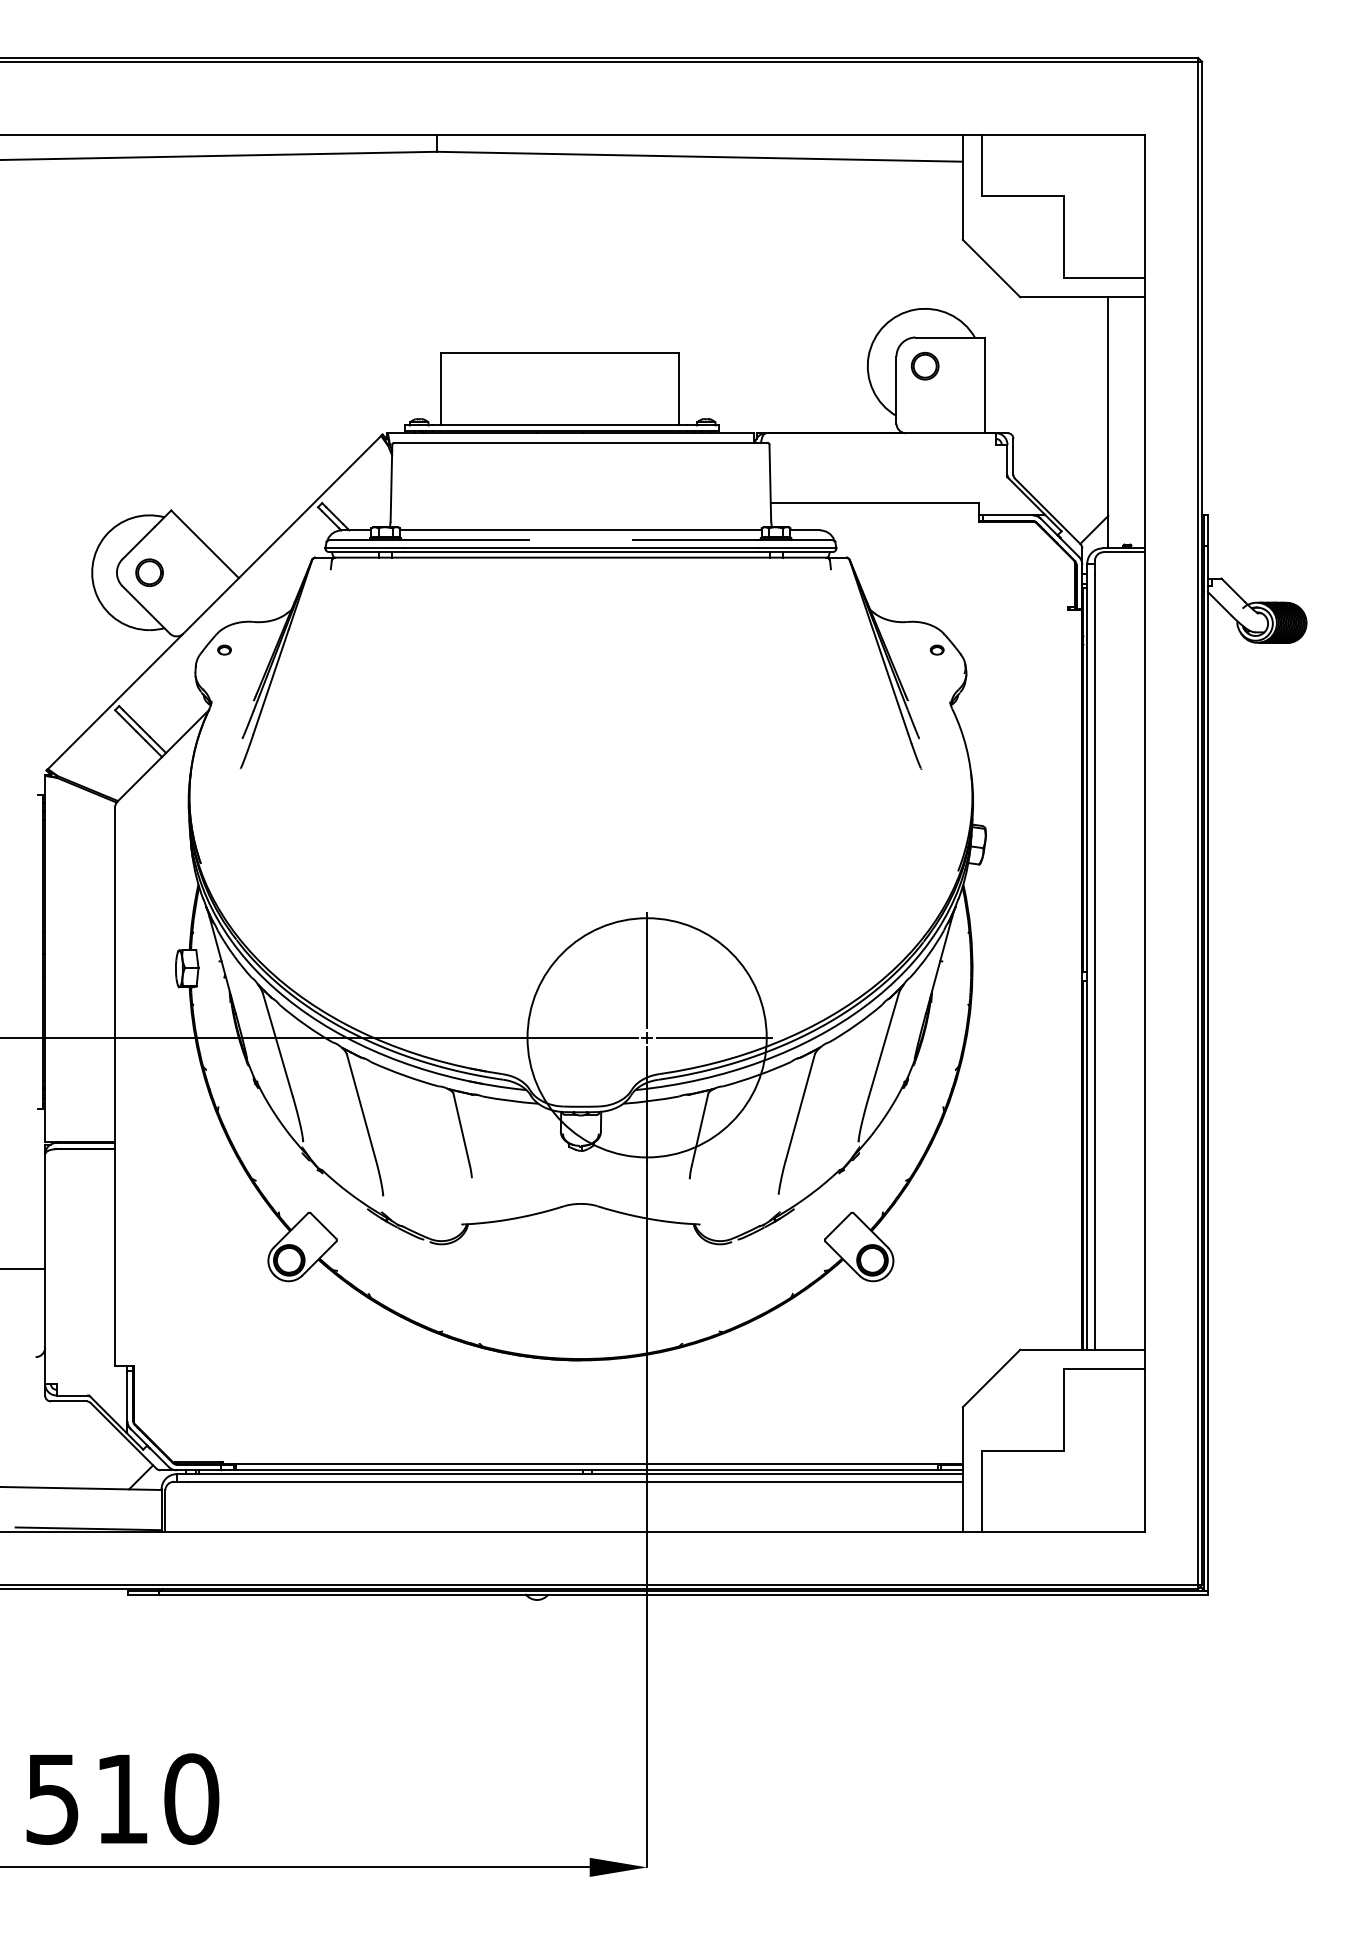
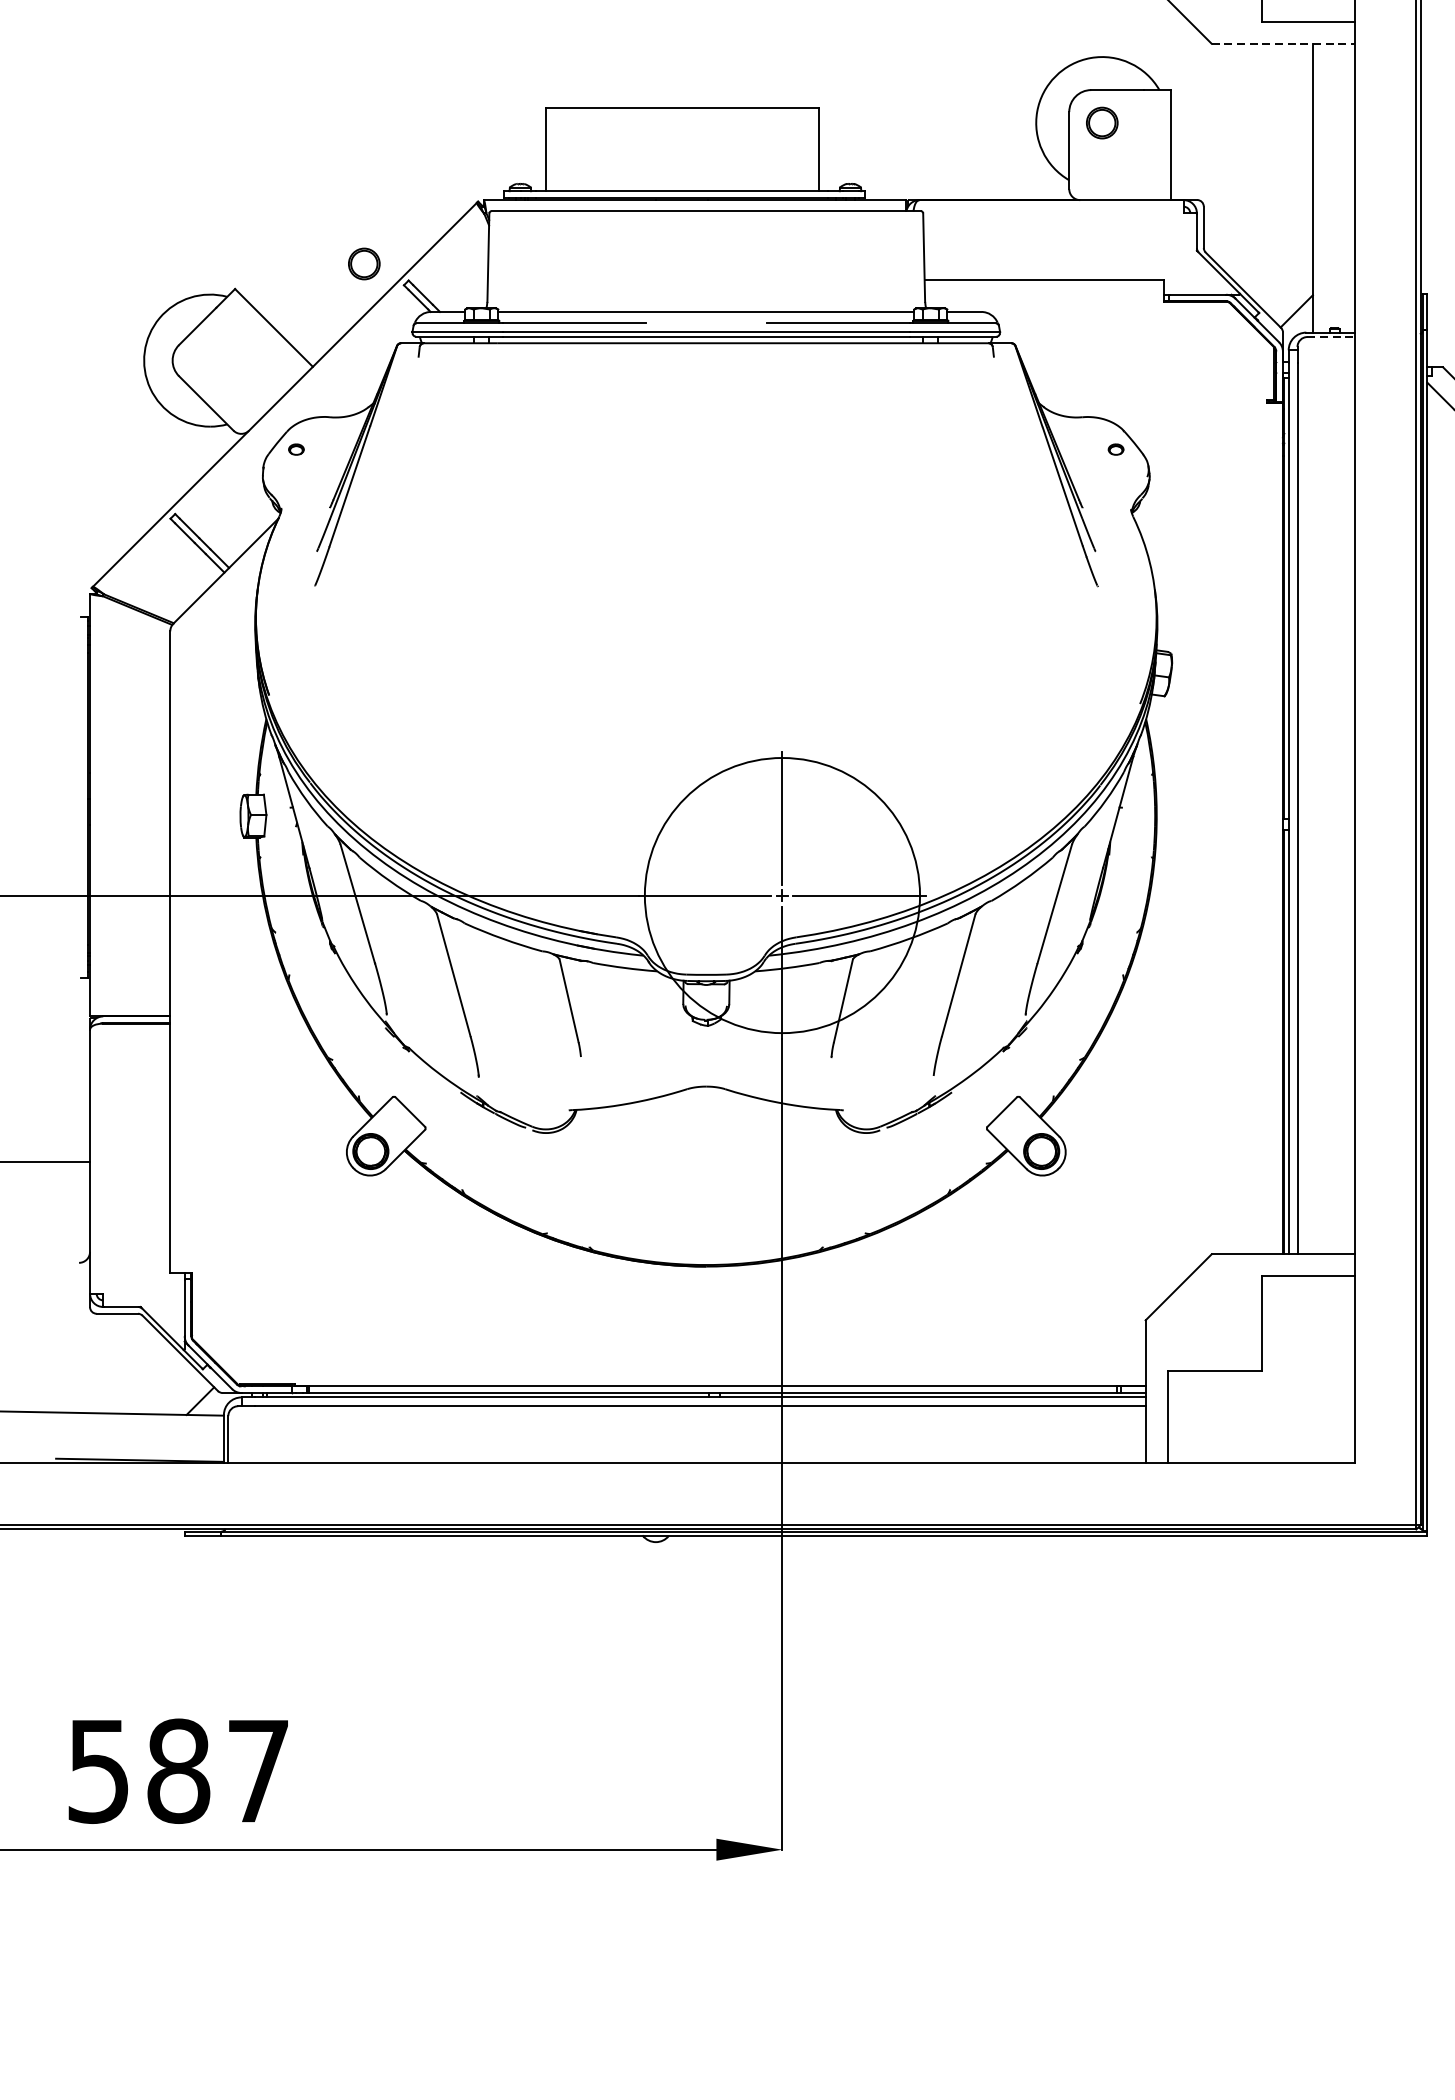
line: (1082, 297) -> (1283, 44), solid -> dashed
line: (1124, 552) -> (1331, 337), solid -> dashed
part: (149, 572) -> (364, 263), moved
text: (157, 1798) -> (219, 1770), 510 -> 587

